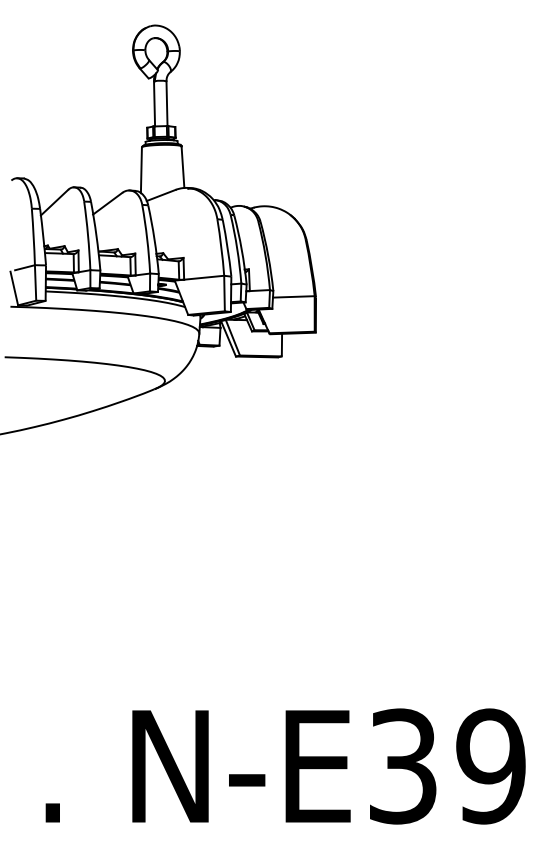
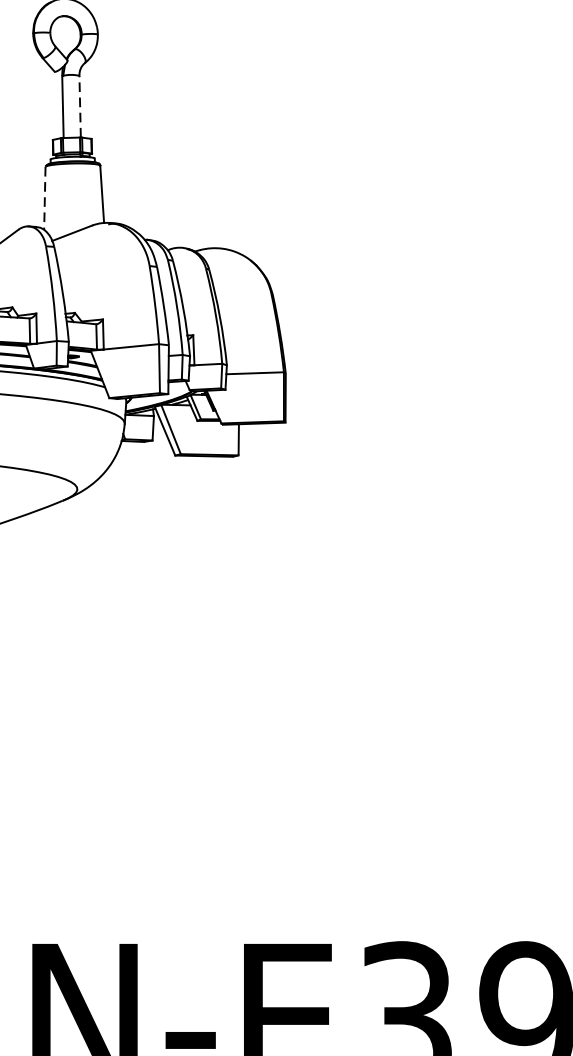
line: (166, 103) -> (79, 106), solid -> dashed
line: (141, 170) -> (44, 198), solid -> dashed

